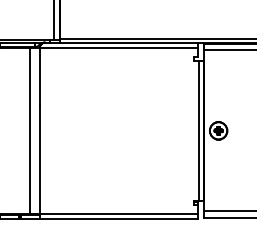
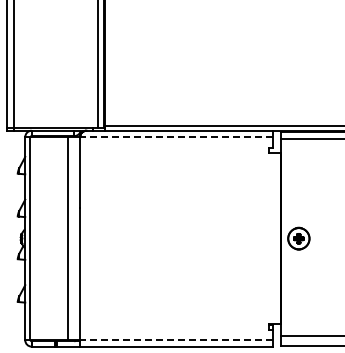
line: (118, 48) -> (176, 137), solid -> dashed
line: (199, 130) -> (275, 238), removed
line: (118, 214) -> (176, 340), solid -> dashed

